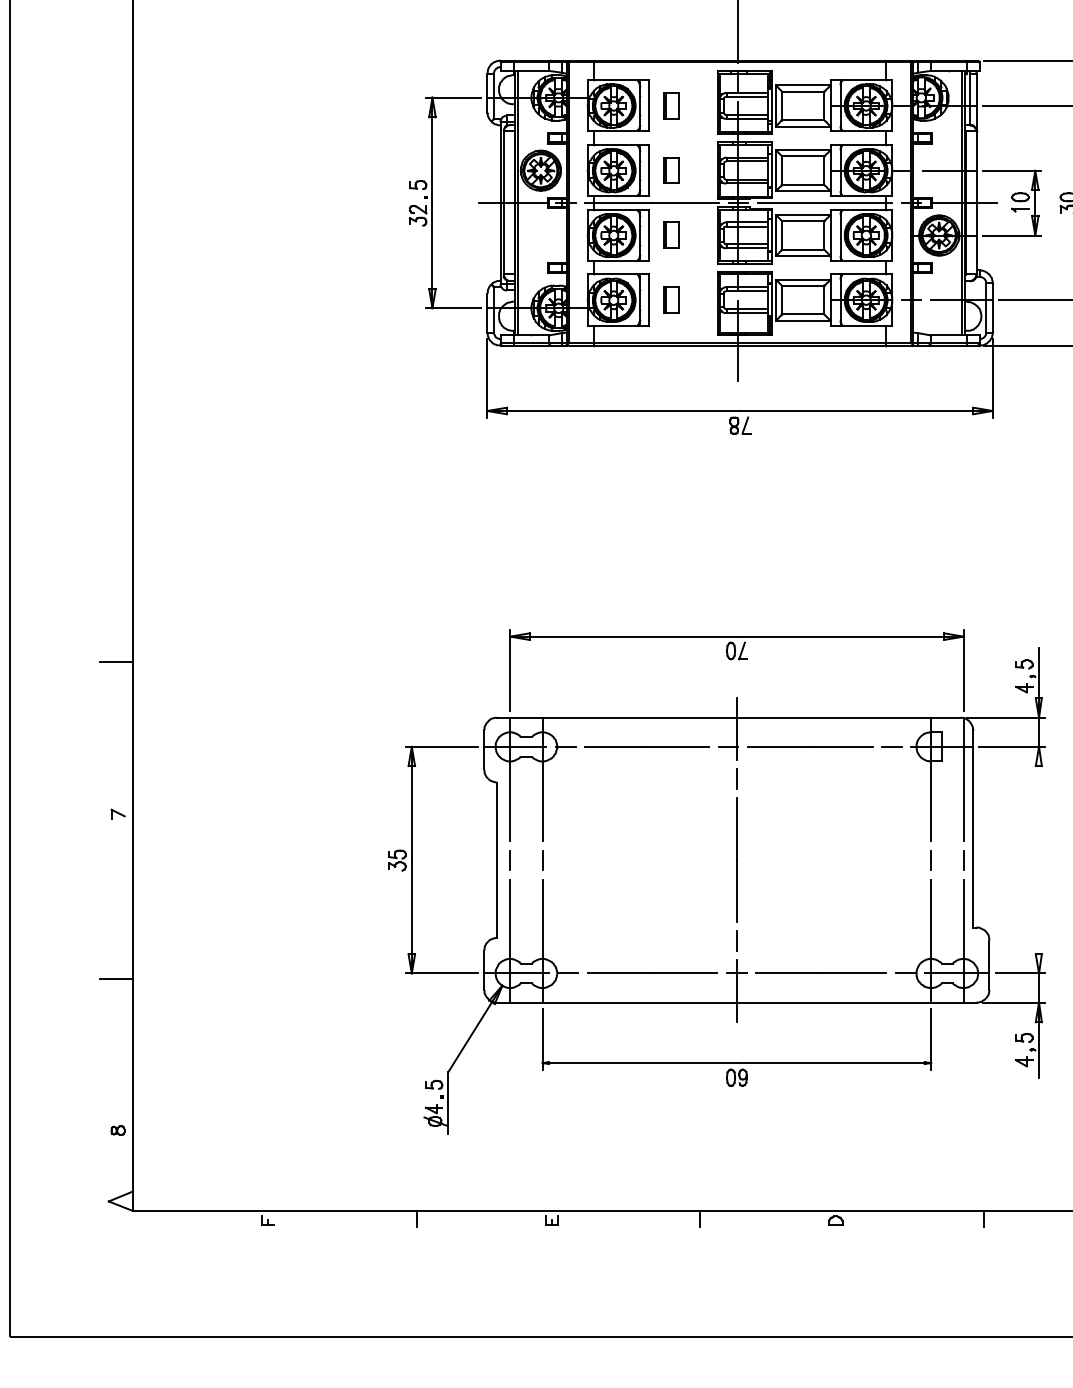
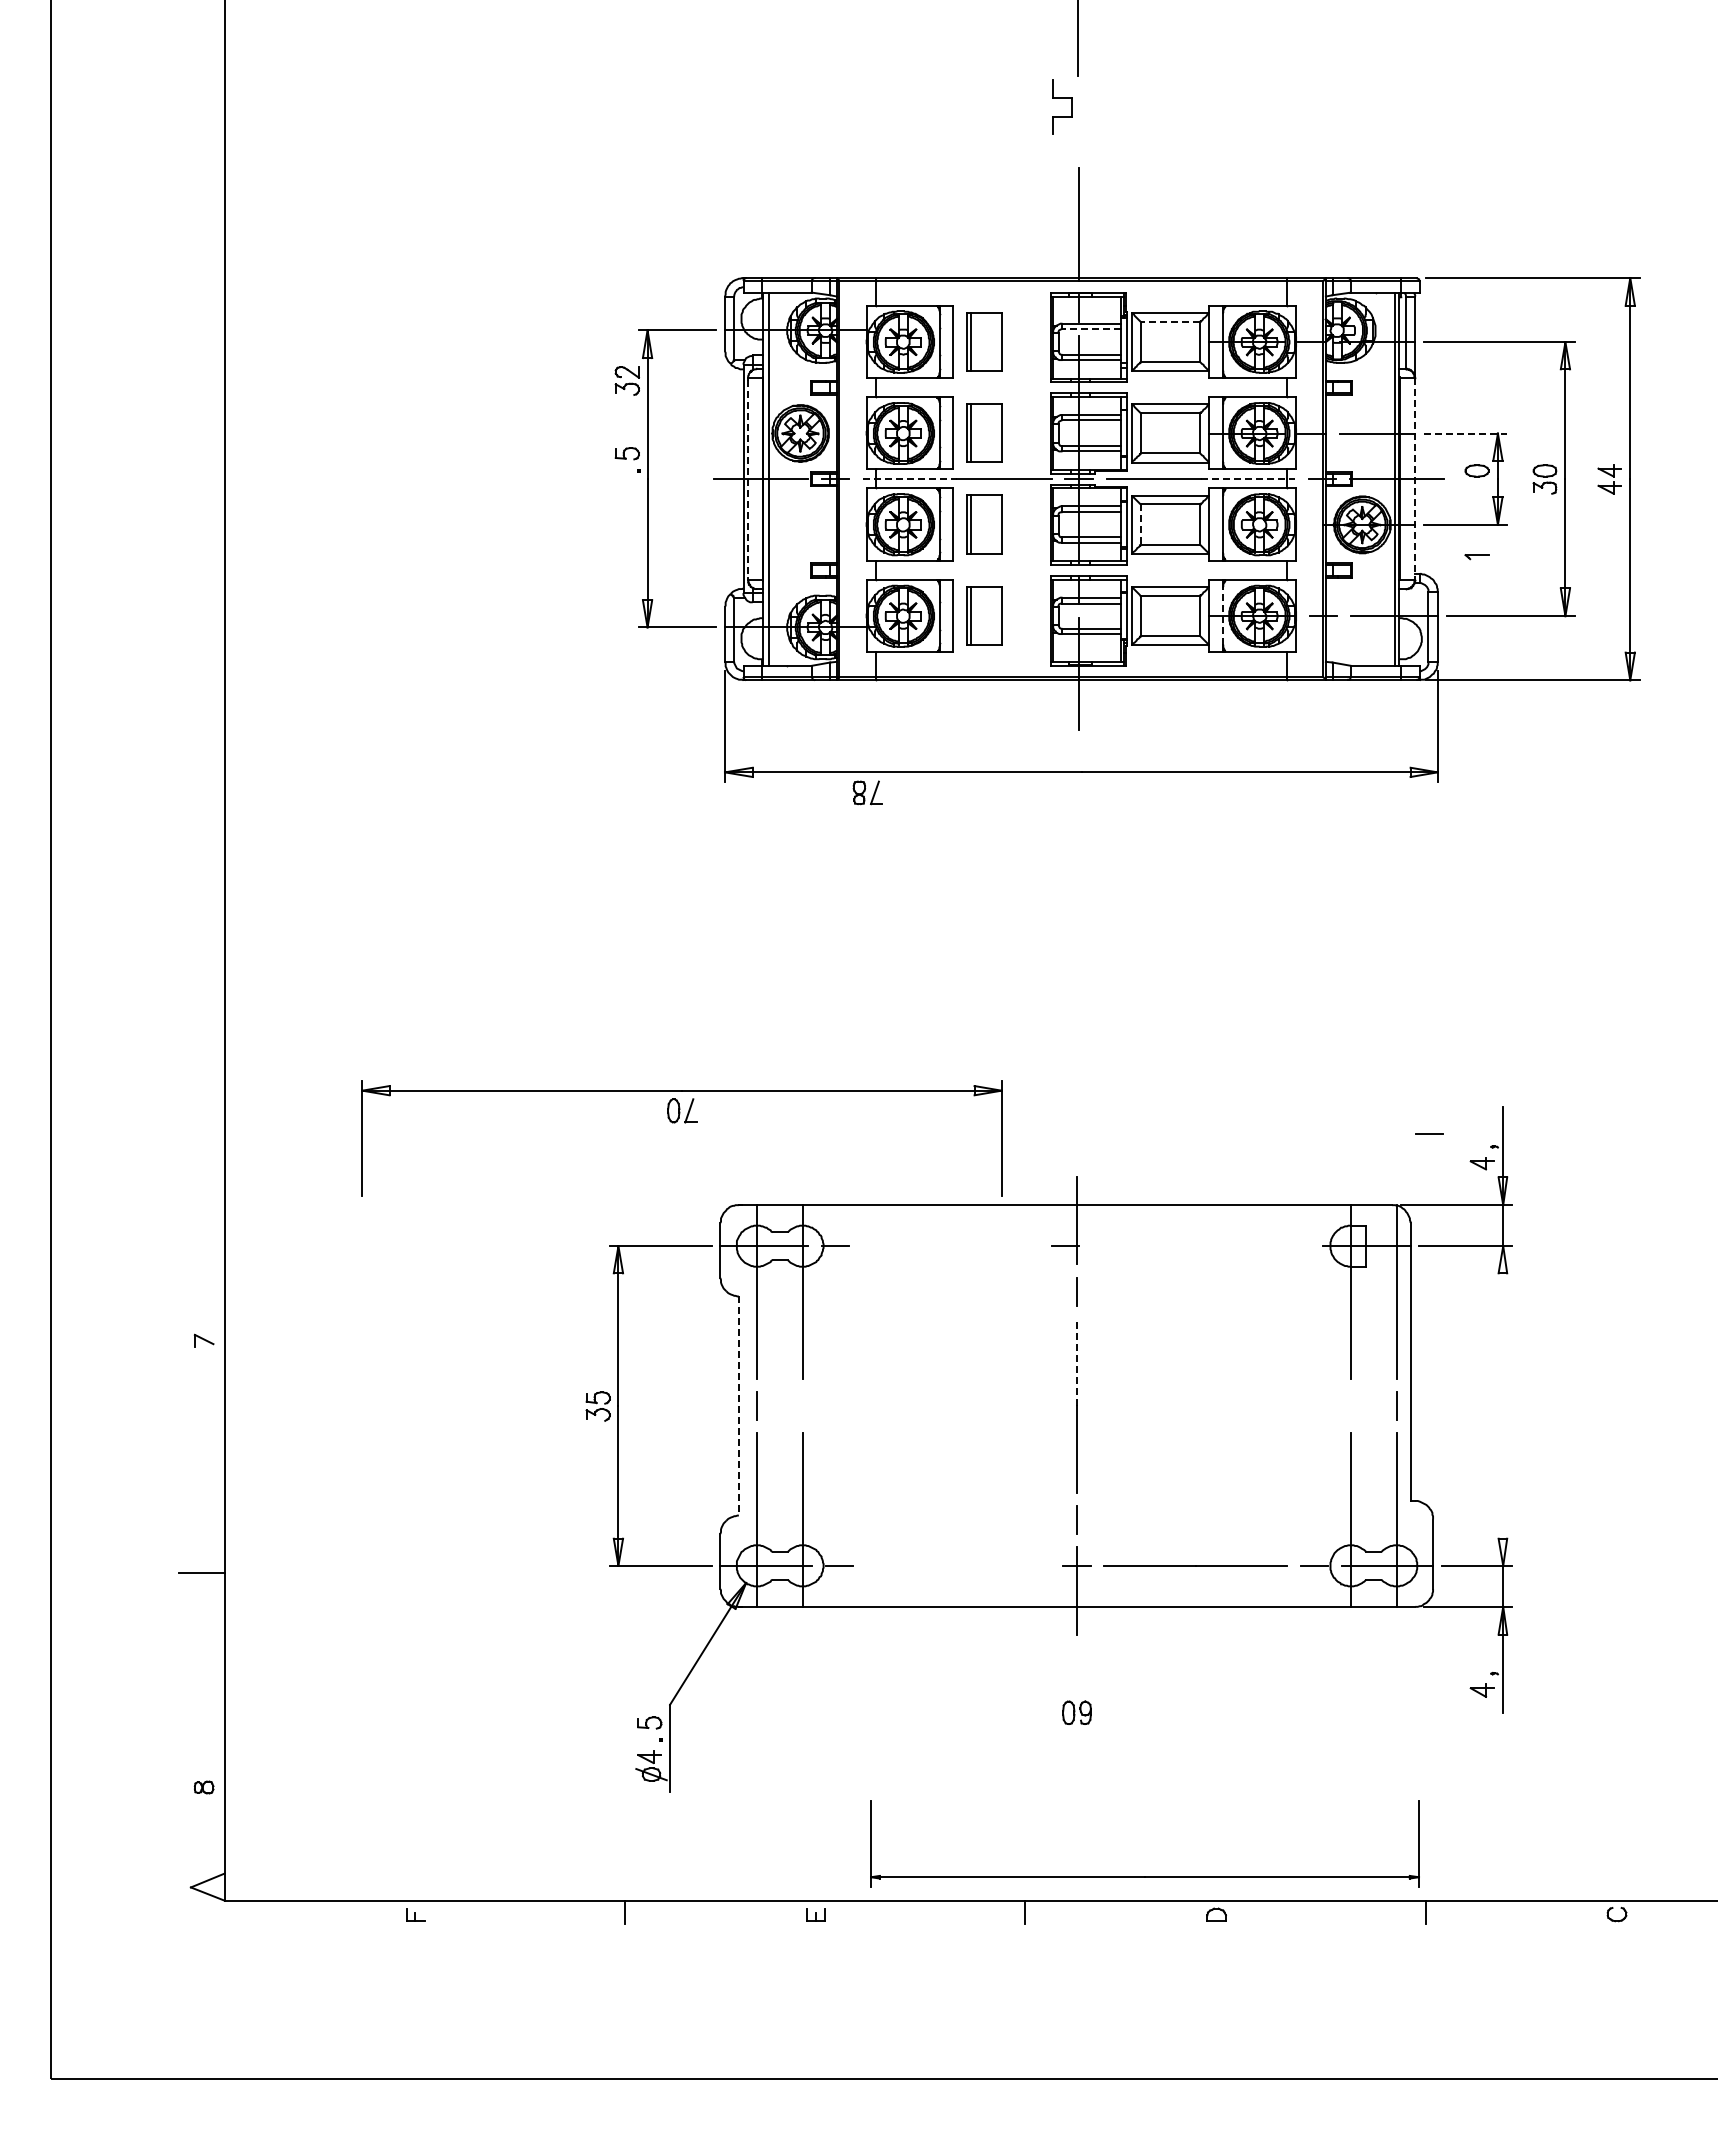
line: (803, 91) -> (1170, 321), solid -> dashed
line: (747, 96) -> (1091, 328), solid -> dashed
part: (671, 105) -> (984, 341), size x1.6
part: (671, 170) -> (984, 432), size x1.6
line: (1012, 170) -> (1465, 433), solid -> dashed
line: (976, 202) -> (1415, 478), solid -> dashed
line: (504, 203) -> (748, 479), solid -> dashed
line: (618, 203) -> (910, 479), solid -> dashed
line: (858, 203) -> (1248, 479), solid -> dashed
part: (1020, 210) -> (1476, 557), moved
part: (417, 215) -> (626, 380), moved
part: (671, 235) -> (984, 524), size x1.6
line: (781, 235) -> (1140, 525), solid -> dashed
part: (671, 299) -> (984, 615), size x1.6
line: (840, 299) -> (1223, 615), solid -> dashed
part: (740, 425) -> (867, 792), moved
part: (738, 659) -> (684, 1123), moved
line: (116, 662) -> (201, 1126), removed
part: (1023, 664) -> (1481, 1129), removed
line: (647, 746) -> (950, 1245), removed
line: (810, 746) -> (1180, 1245), removed
line: (891, 746) -> (1429, 1133), moved
line: (737, 828) -> (1077, 1361), solid -> dashed
line: (543, 859) -> (803, 1405), removed
line: (930, 859) -> (1350, 1405), removed
line: (496, 860) -> (738, 1406), solid -> dashed
line: (652, 973) -> (957, 1565), removed
part: (1023, 1037) -> (1481, 1656), removed
part: (736, 1062) -> (1144, 1876), moved

